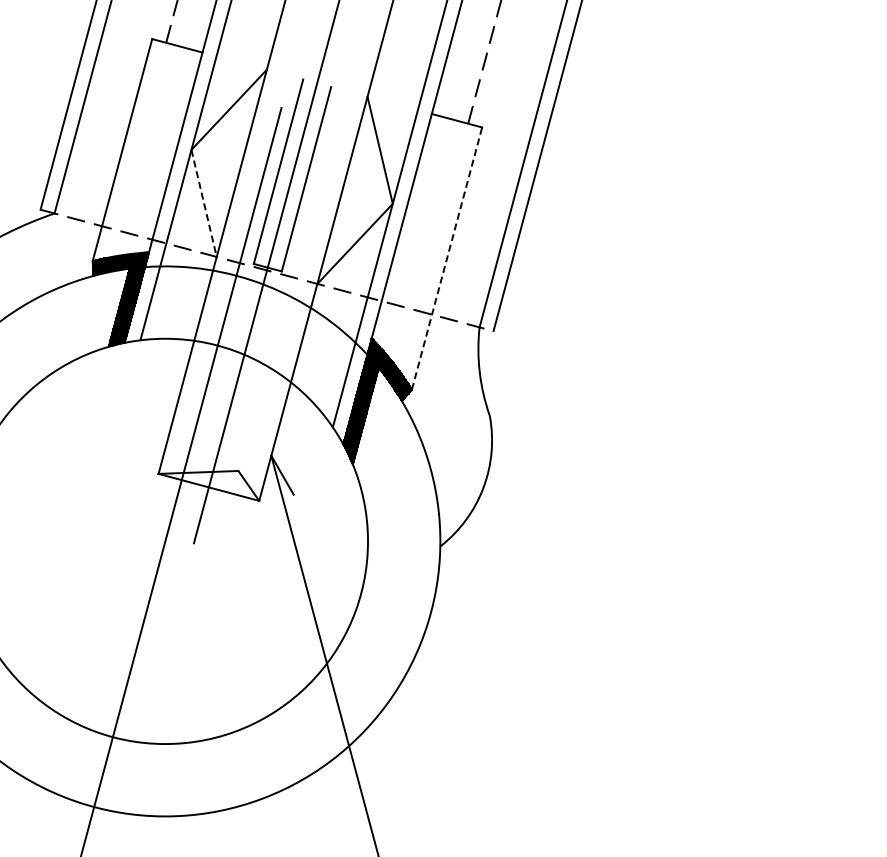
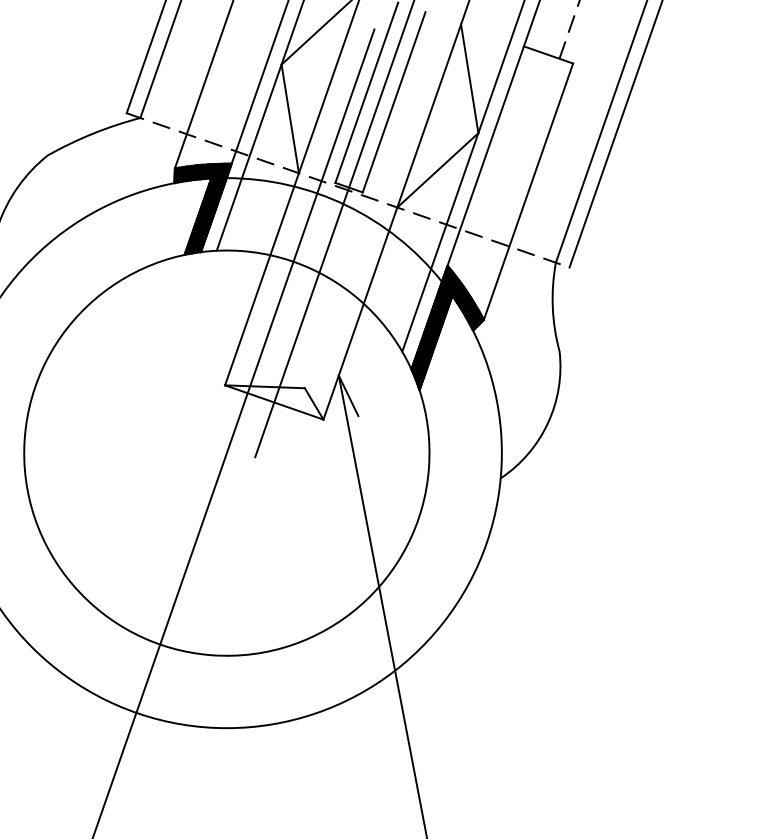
line: (204, 203) -> (290, 119), dashed -> solid
line: (447, 258) -> (528, 191), dashed -> solid

